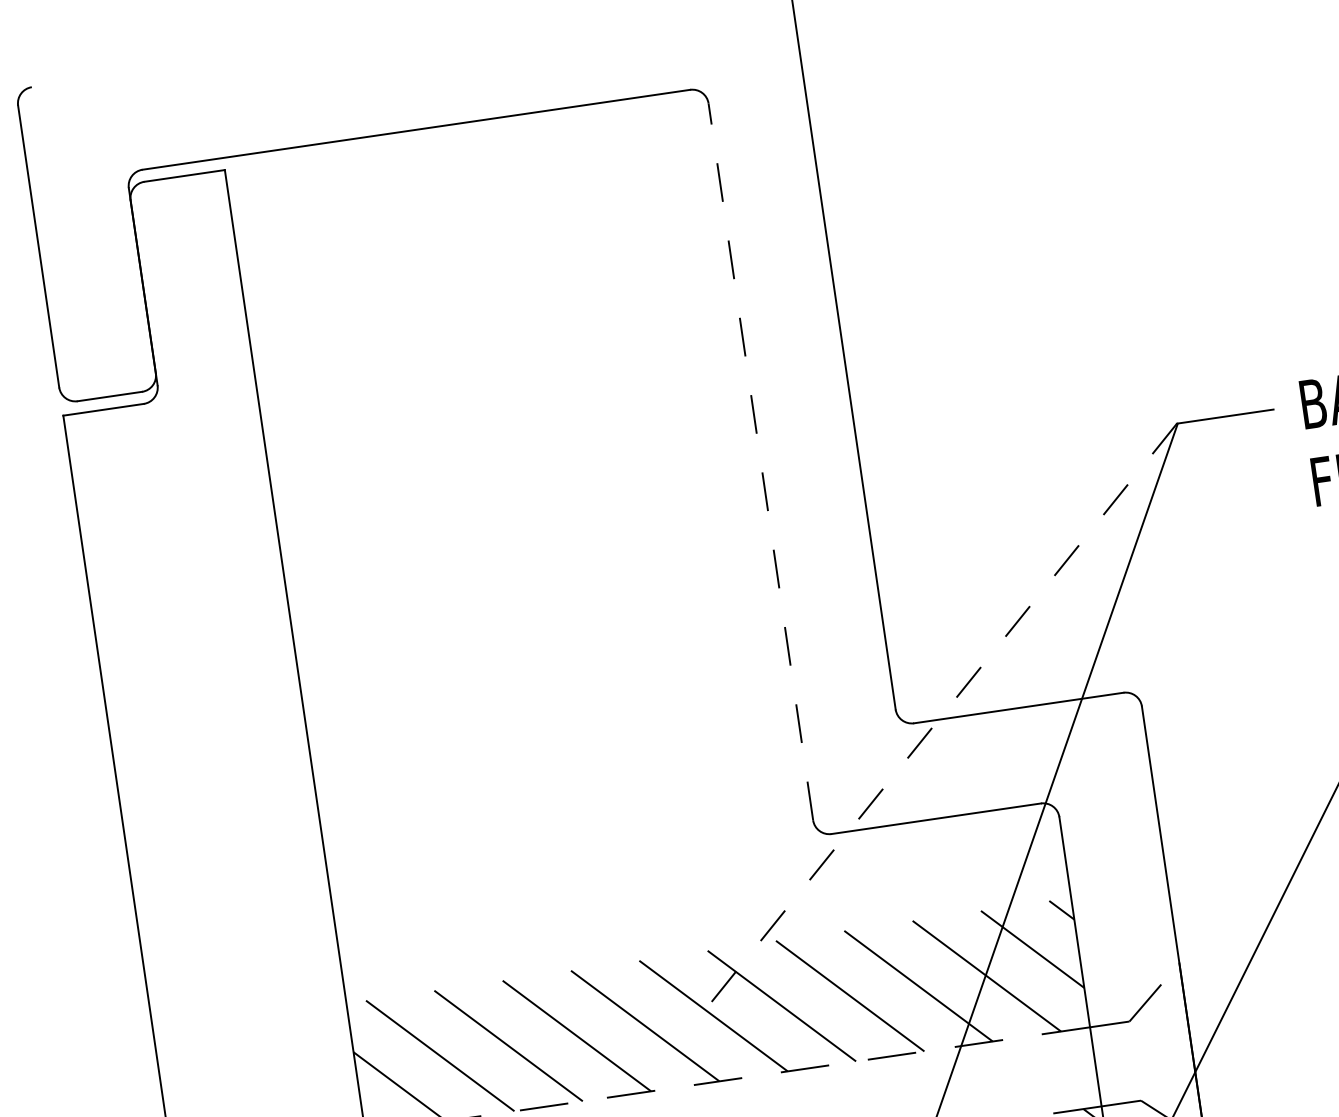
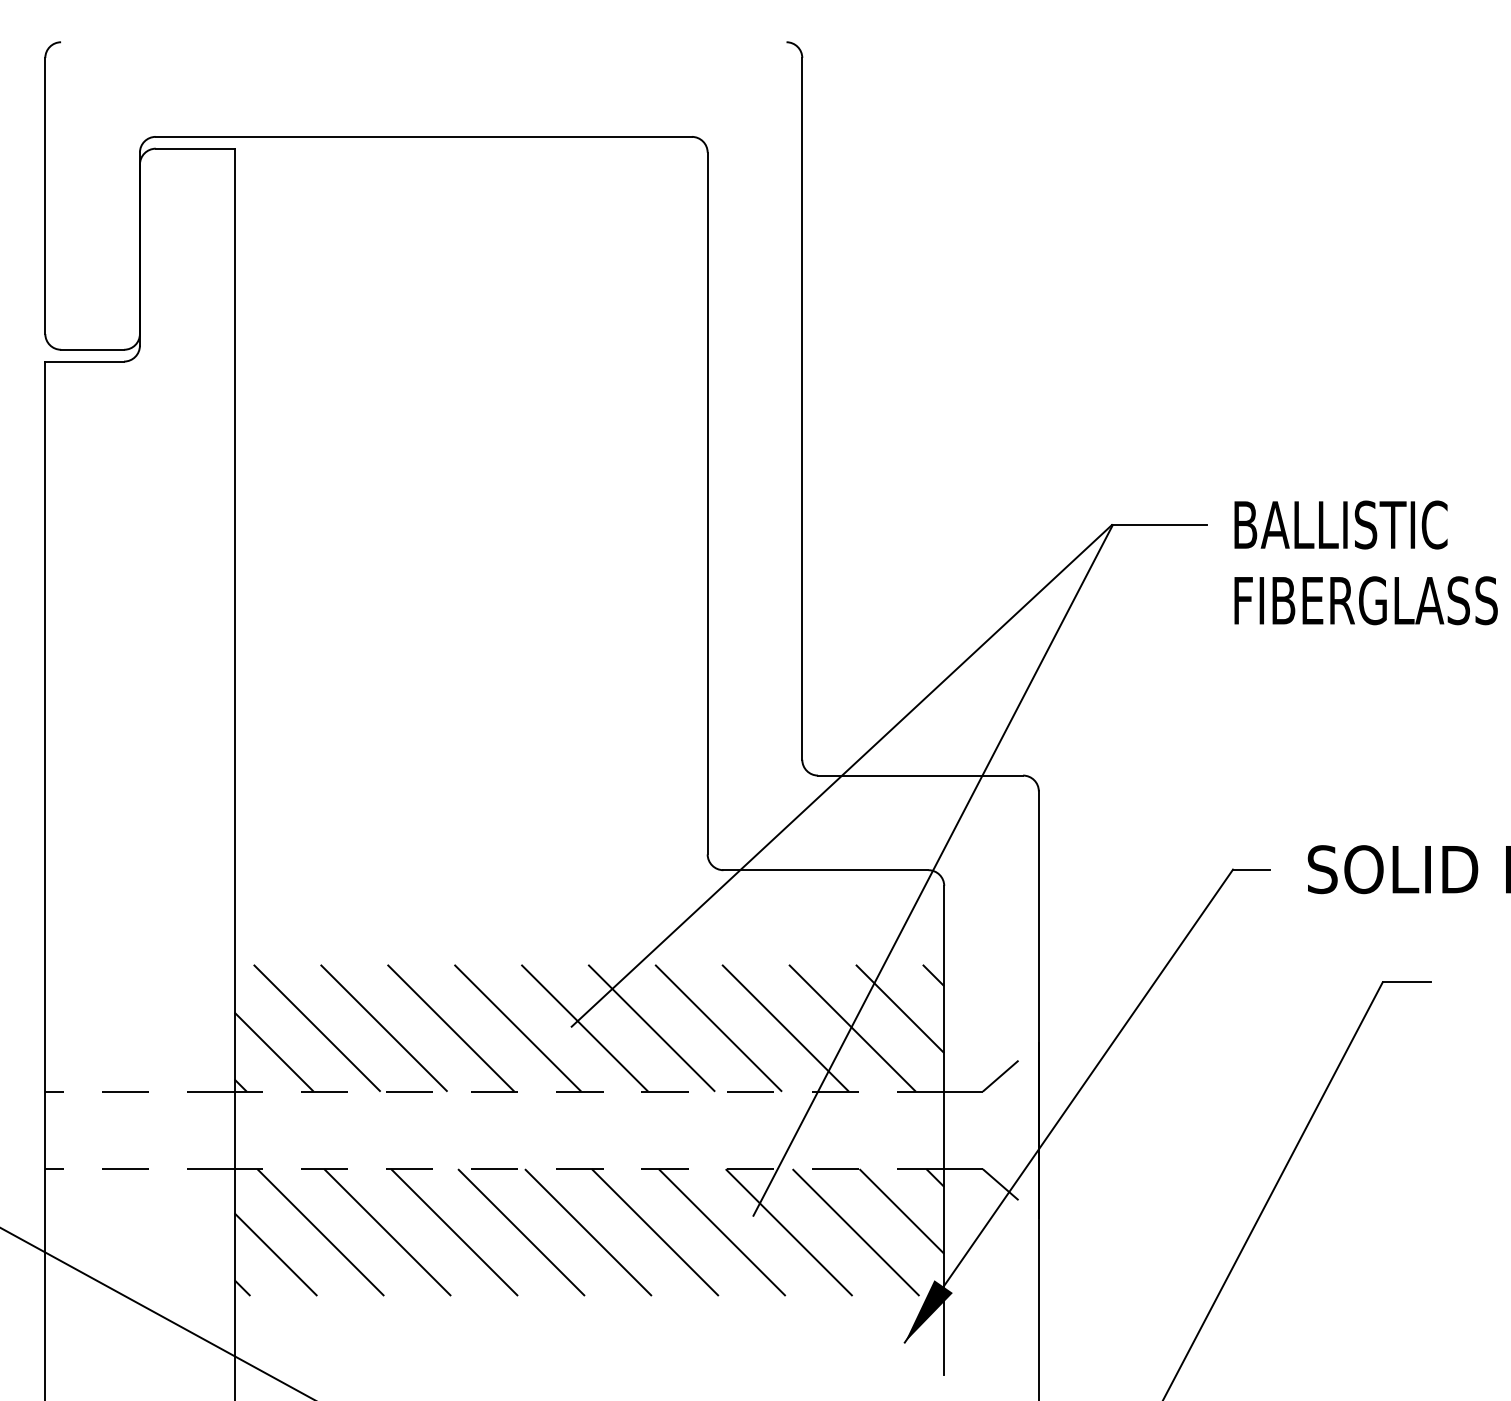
line: (760, 461) -> (707, 503), dashed -> solid
line: (938, 719) -> (841, 775), dashed -> solid

